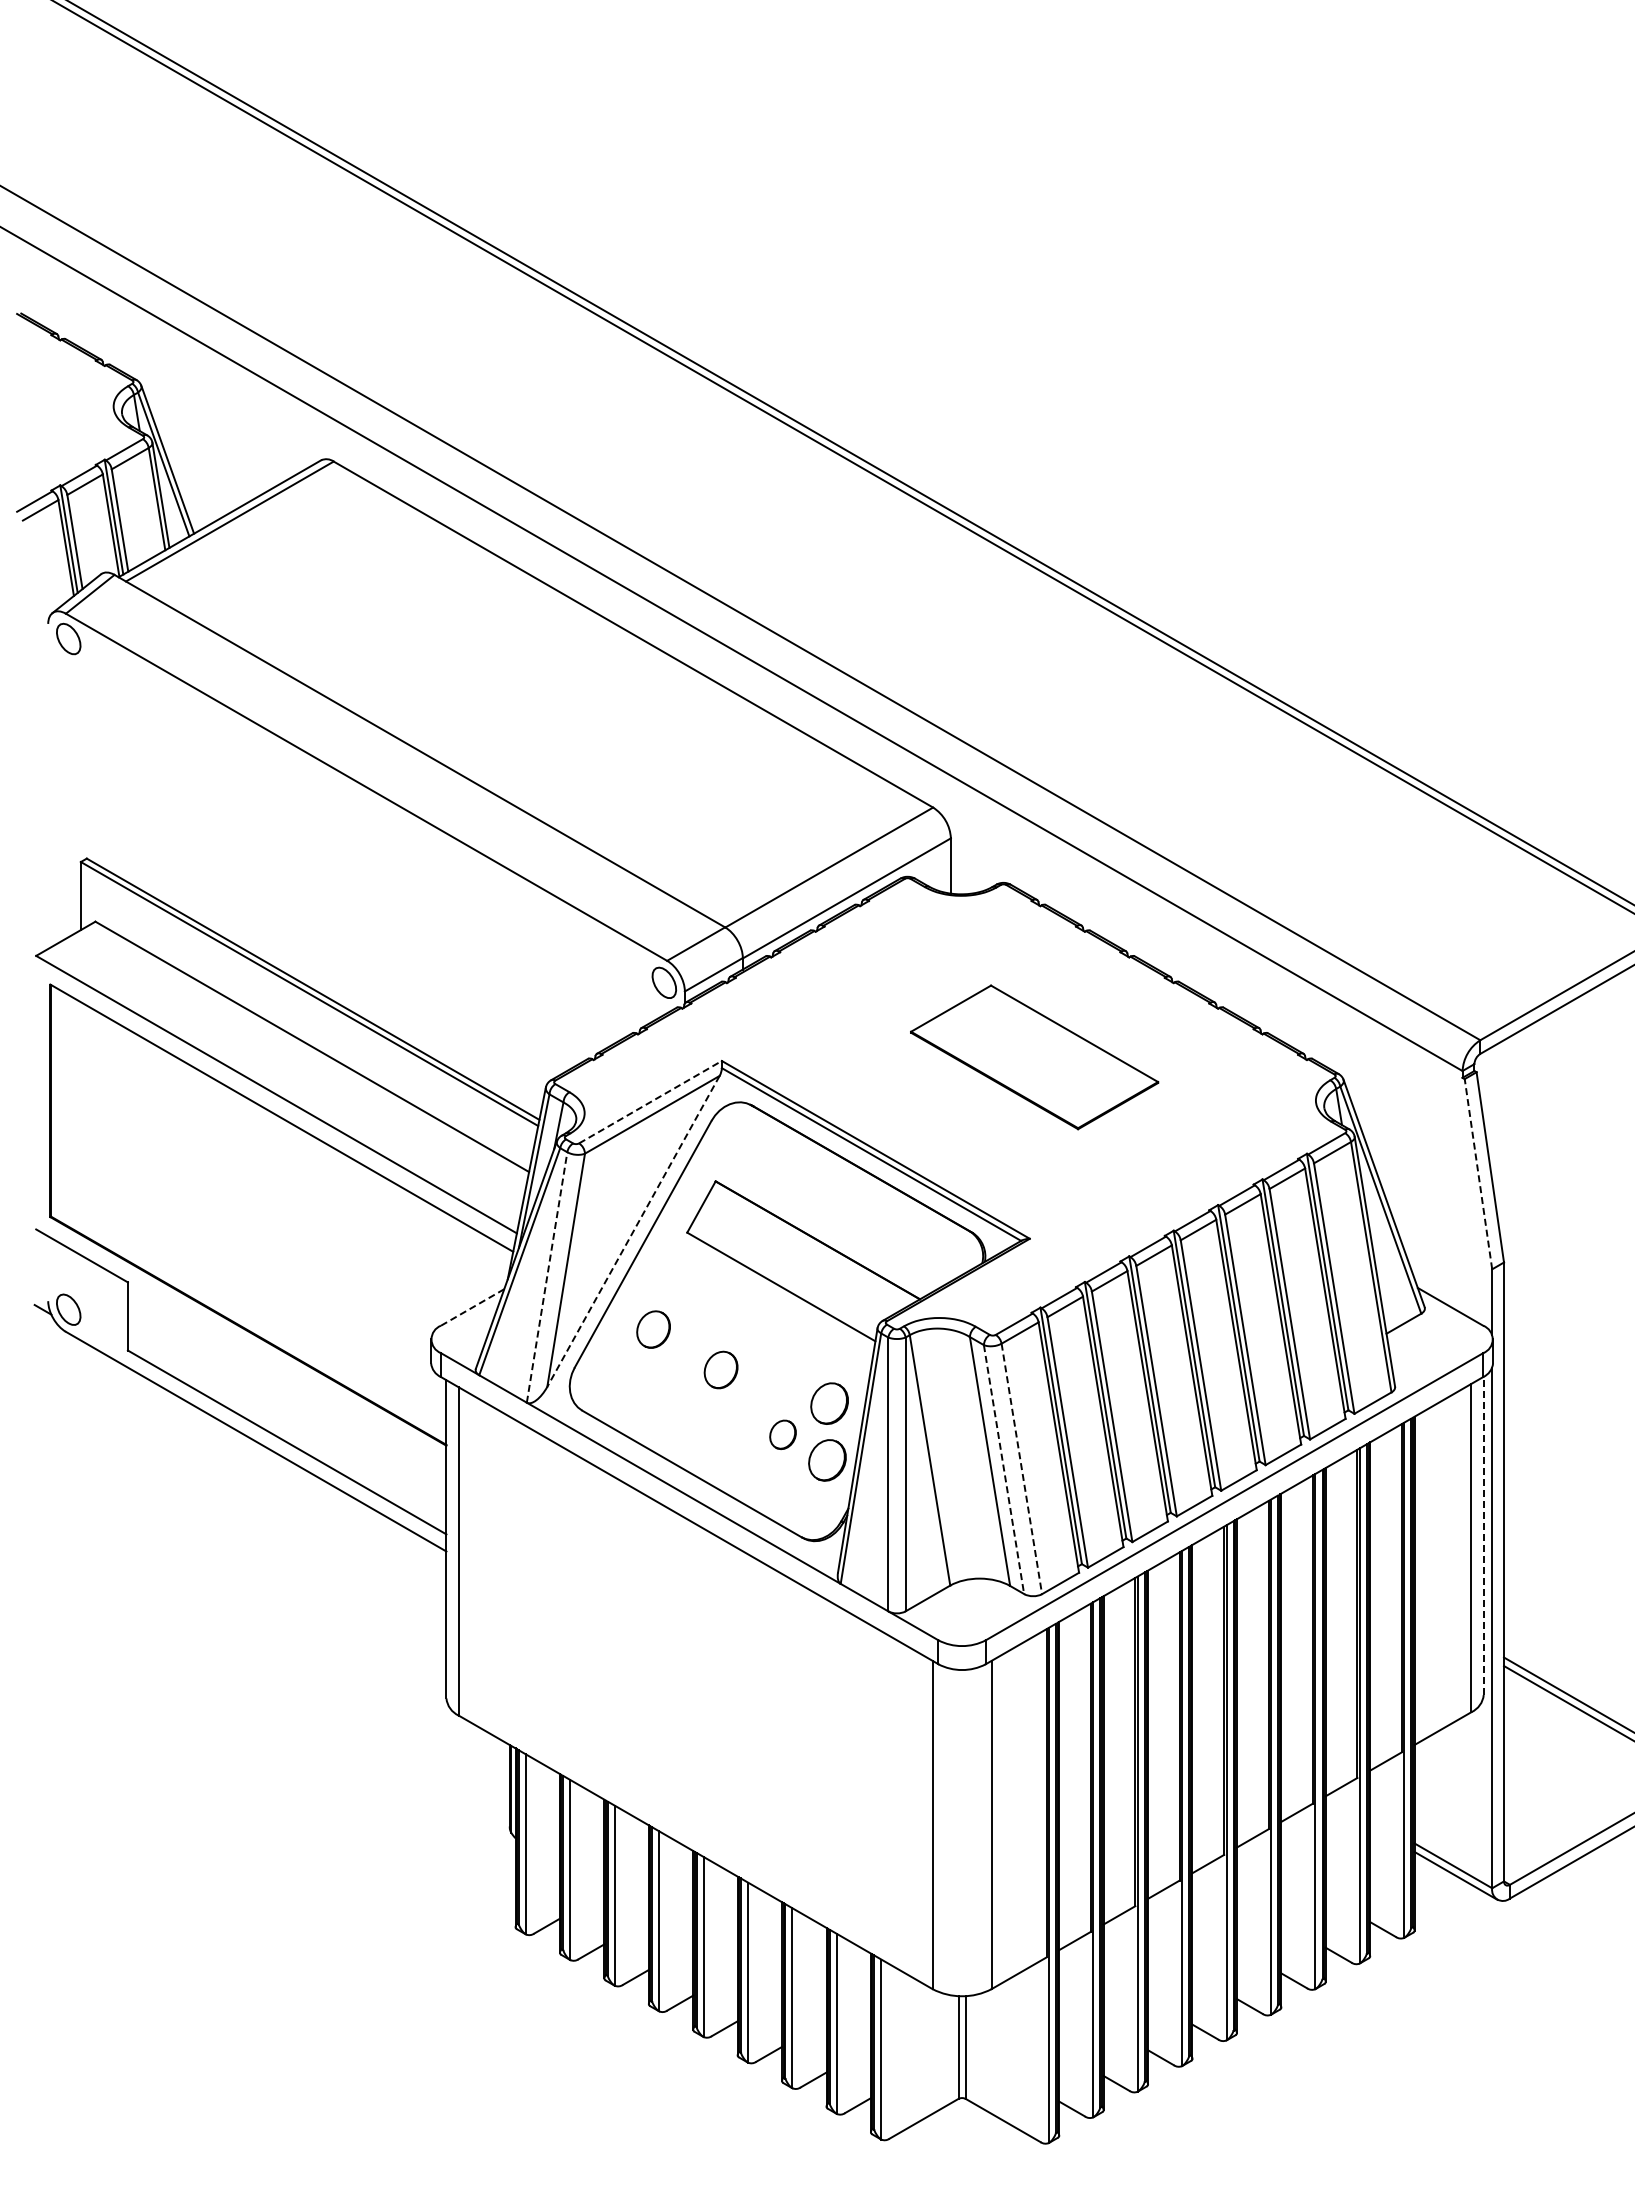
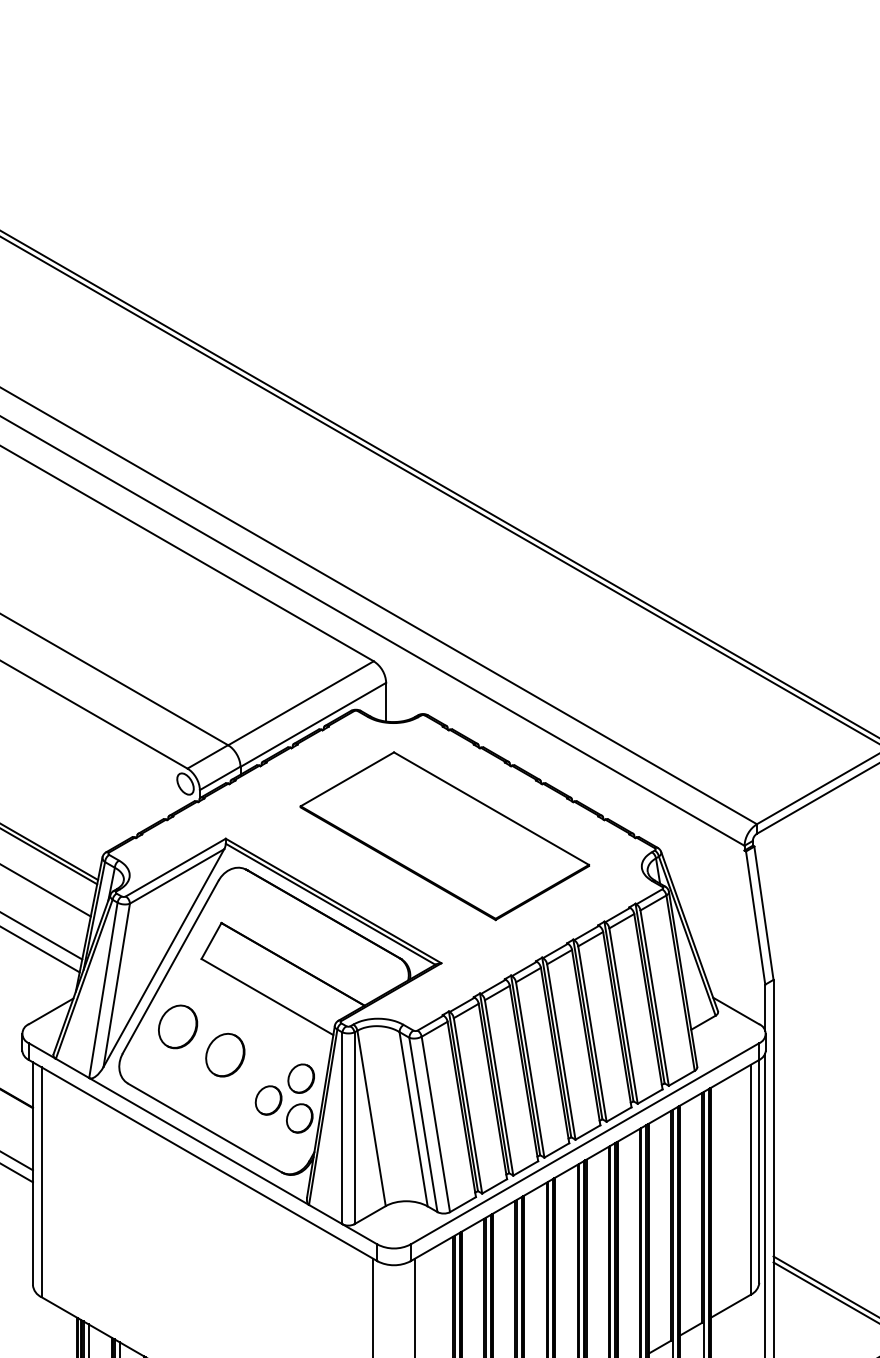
part: (1034, 1057) -> (444, 836), size x1.67
line: (650, 1101) -> (175, 867), dashed -> solid
line: (1478, 1173) -> (755, 917), dashed -> solid
line: (633, 1231) -> (163, 958), dashed -> solid
line: (547, 1277) -> (103, 990), dashed -> solid
line: (472, 1307) -> (51, 1011), dashed -> solid
part: (653, 1329) -> (177, 1026), size x1.67
part: (720, 1369) -> (224, 1054), size x1.67
part: (782, 1434) -> (268, 1100), size x1.43
line: (1021, 1468) -> (435, 1124), dashed -> solid
line: (1004, 1470) -> (423, 1125), dashed -> solid
line: (1483, 1535) -> (759, 1171), dashed -> solid

